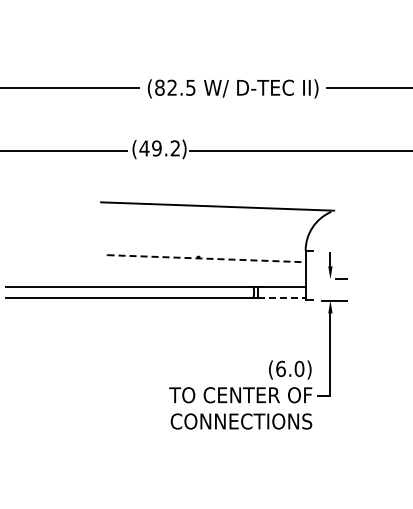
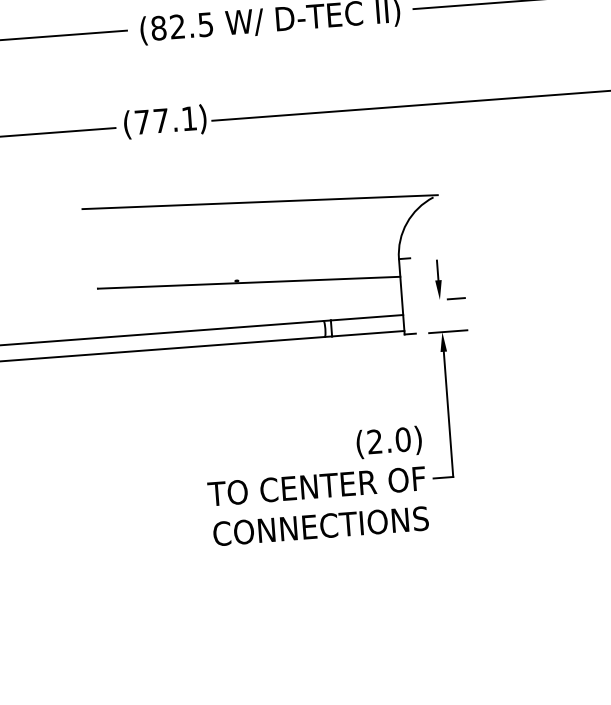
text: (159, 148) -> (165, 120), (49.2 -> (77.1
line: (207, 258) -> (250, 282), dashed -> solid
line: (281, 297) -> (367, 333), dashed -> solid
text: (280, 368) -> (374, 441), (6.0) -> (2.0)

